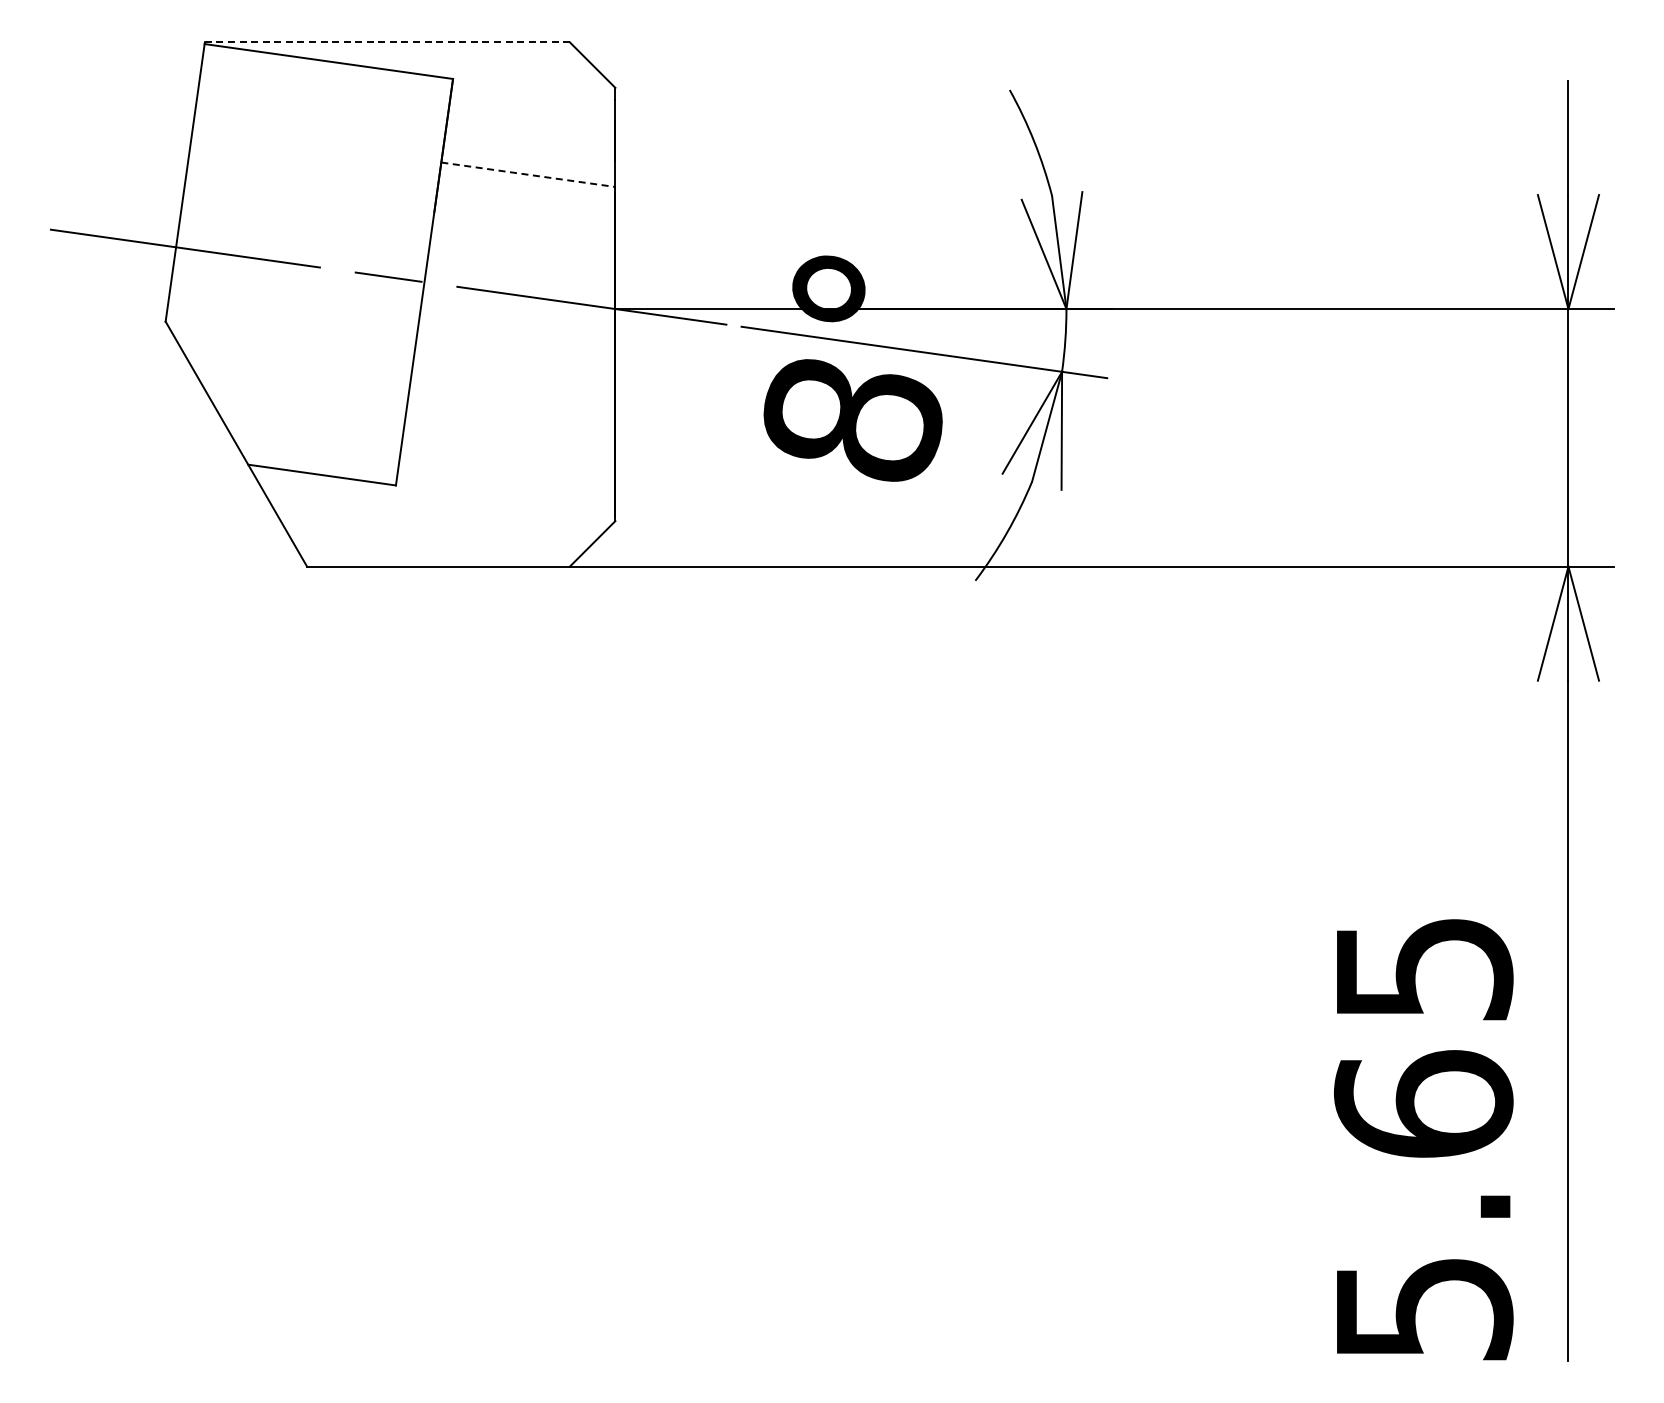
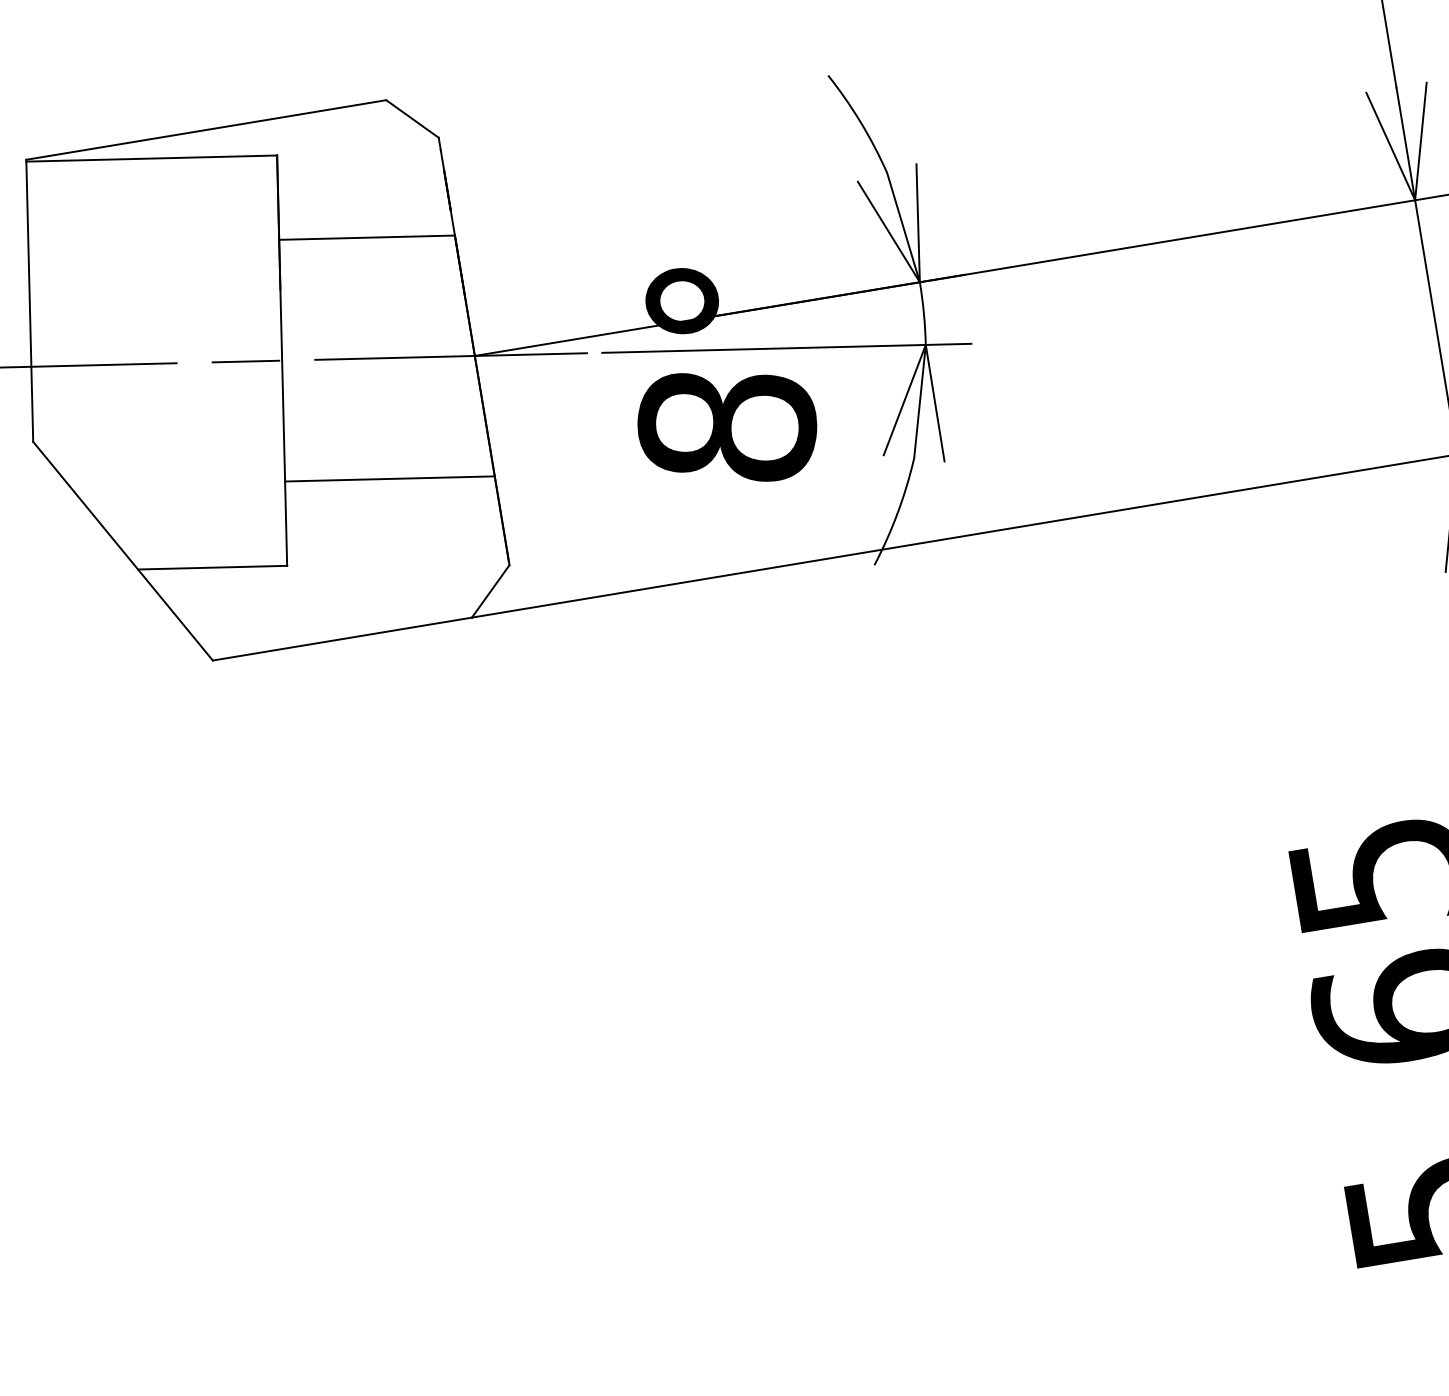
line: (387, 42) -> (206, 130), dashed -> solid
line: (528, 174) -> (367, 237), dashed -> solid
line: (511, 416) -> (389, 478), added

